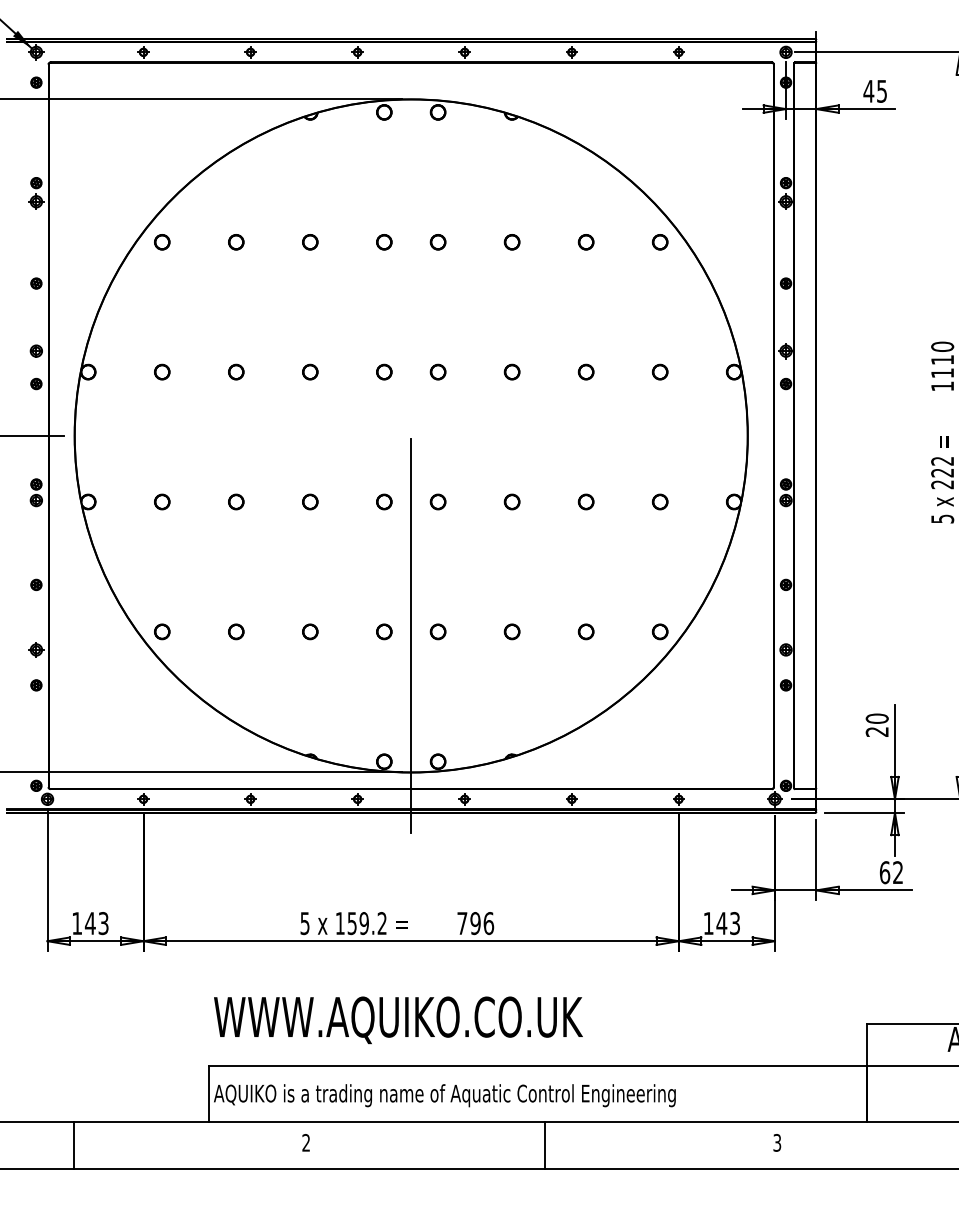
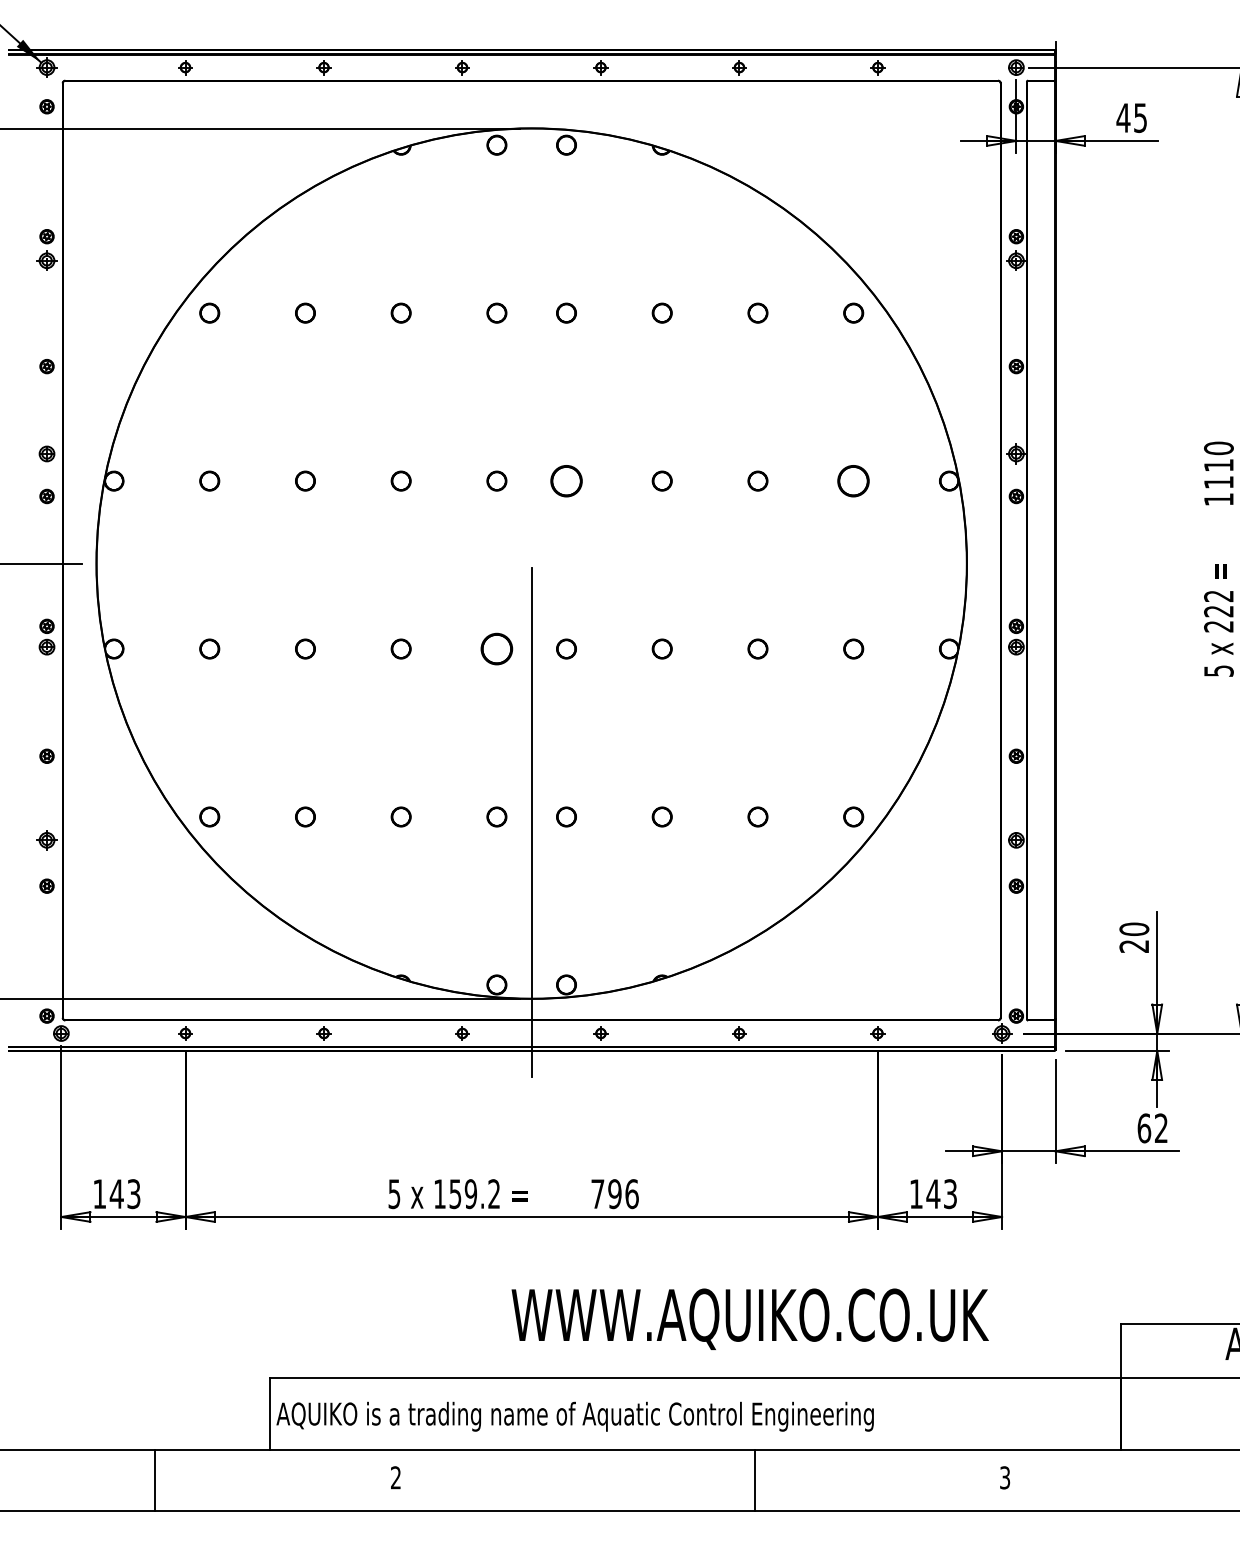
circle: (438, 371) -> (566, 480), size x1.6
circle: (660, 371) -> (853, 480), size x1.6
circle: (383, 501) -> (496, 648), size x1.6
text: (397, 1019) -> (749, 1318), moved
line: (73, 1144) -> (154, 1480), moved
line: (544, 1144) -> (755, 1480), moved

